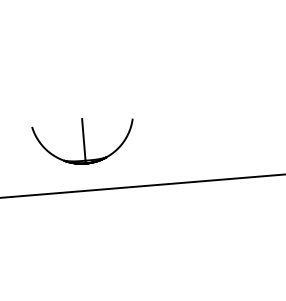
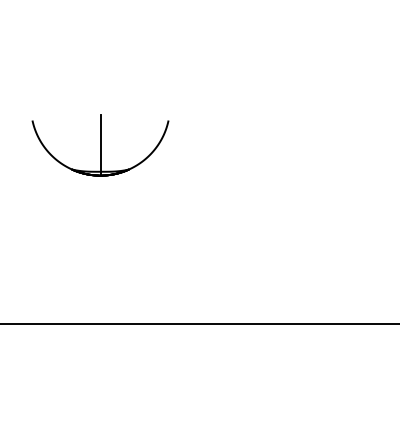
part: (83, 141) -> (100, 145), moved

